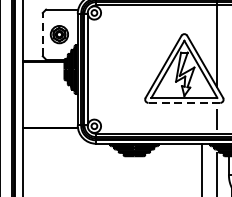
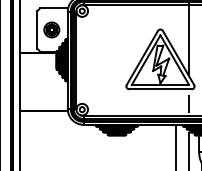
line: (42, 34) -> (37, 29), dashed -> solid
line: (183, 103) -> (159, 89), dashed -> solid

